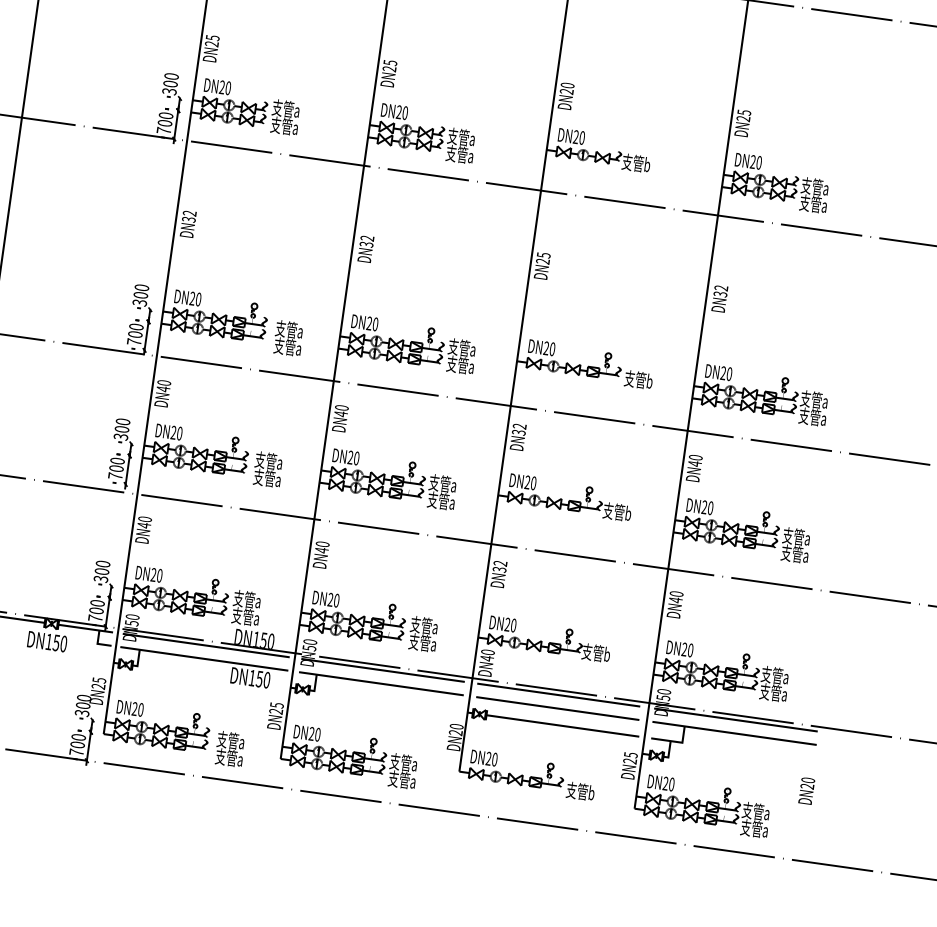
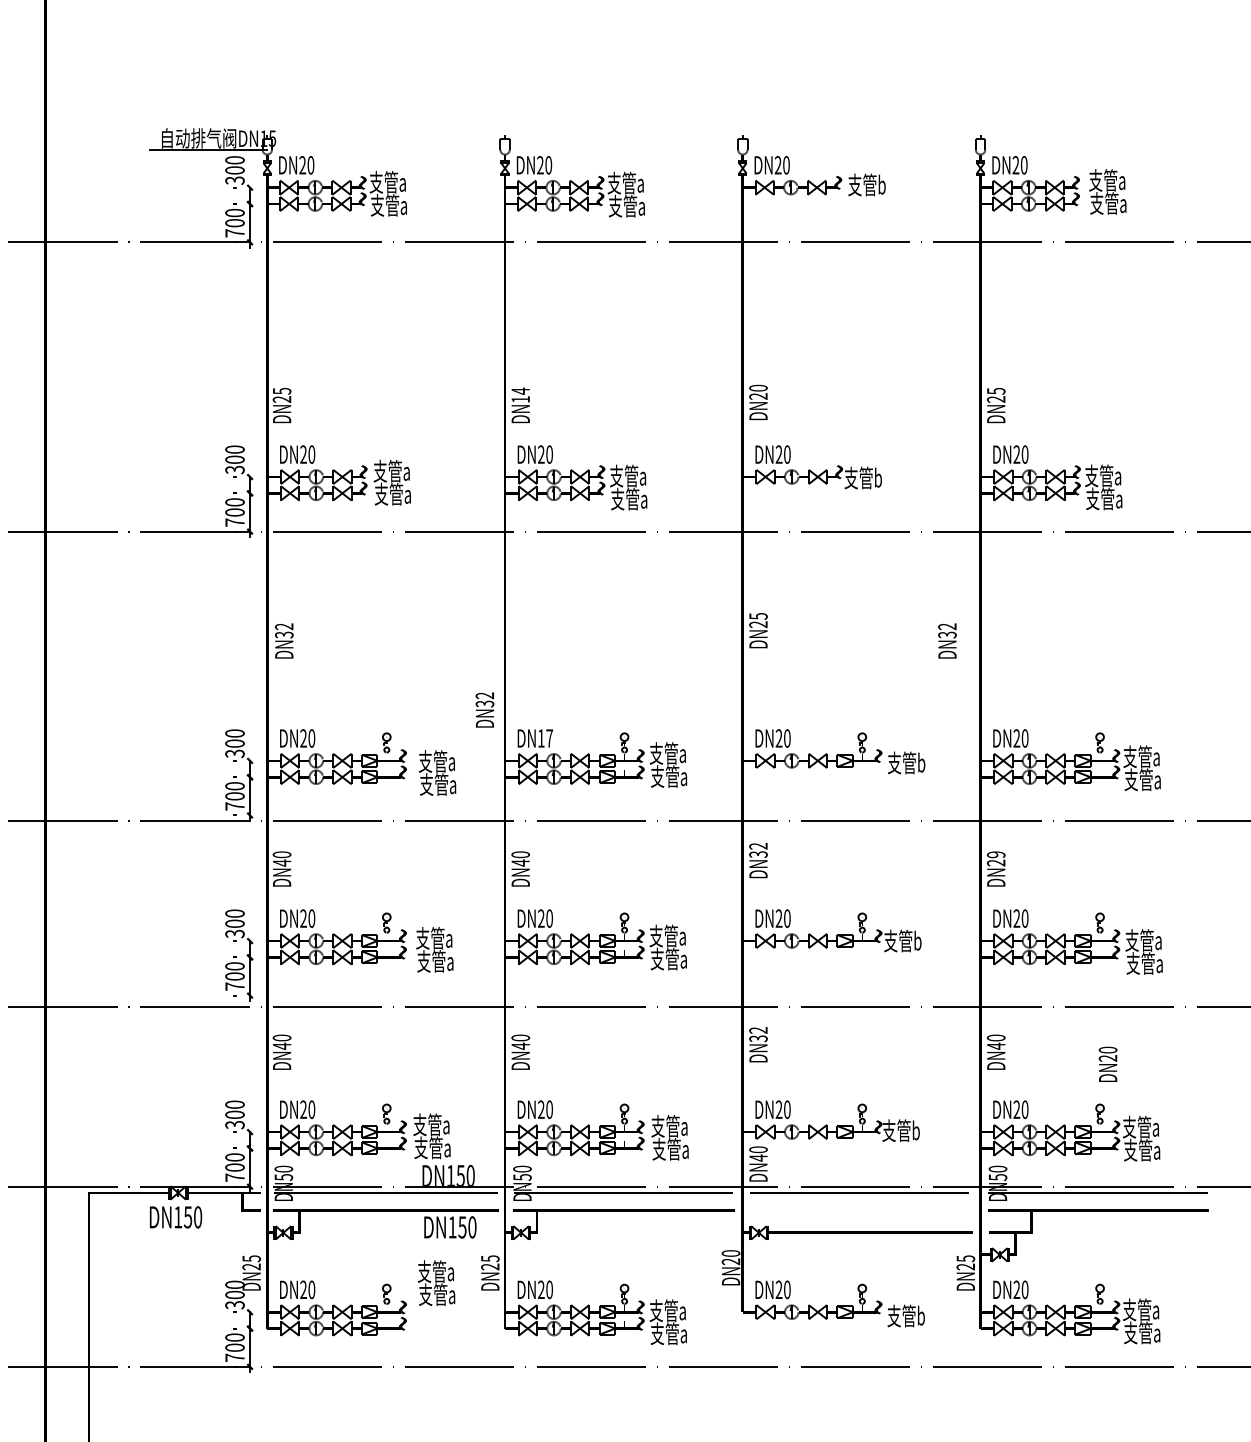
text: (389, 65) -> (520, 394), DN25 -> DN14
text: (365, 248) -> (484, 709), moved
text: (719, 298) -> (947, 640), moved
text: (372, 323) -> (545, 738), DN20 -> DN17
text: (694, 460) -> (995, 858), DN40 -> DN29
line: (557, 708) -> (860, 1210), removed
text: (230, 748) -> (436, 1282), moved
text: (806, 790) -> (1107, 1063), moved

